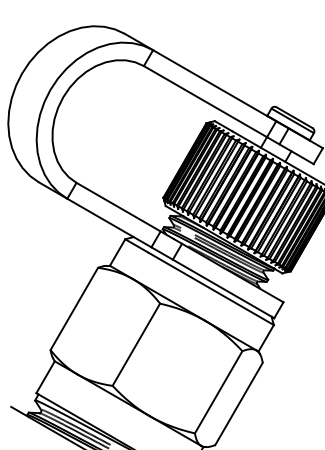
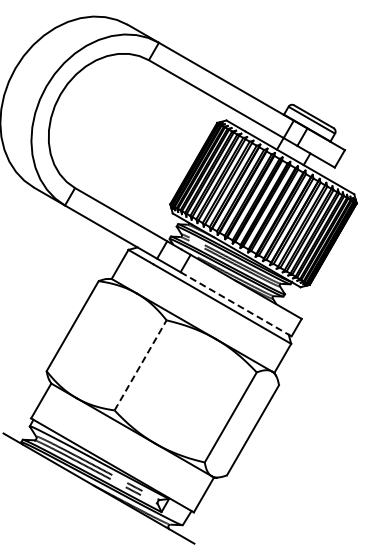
line: (223, 289) -> (236, 304), solid -> dashed
line: (136, 343) -> (140, 364), solid -> dashed

